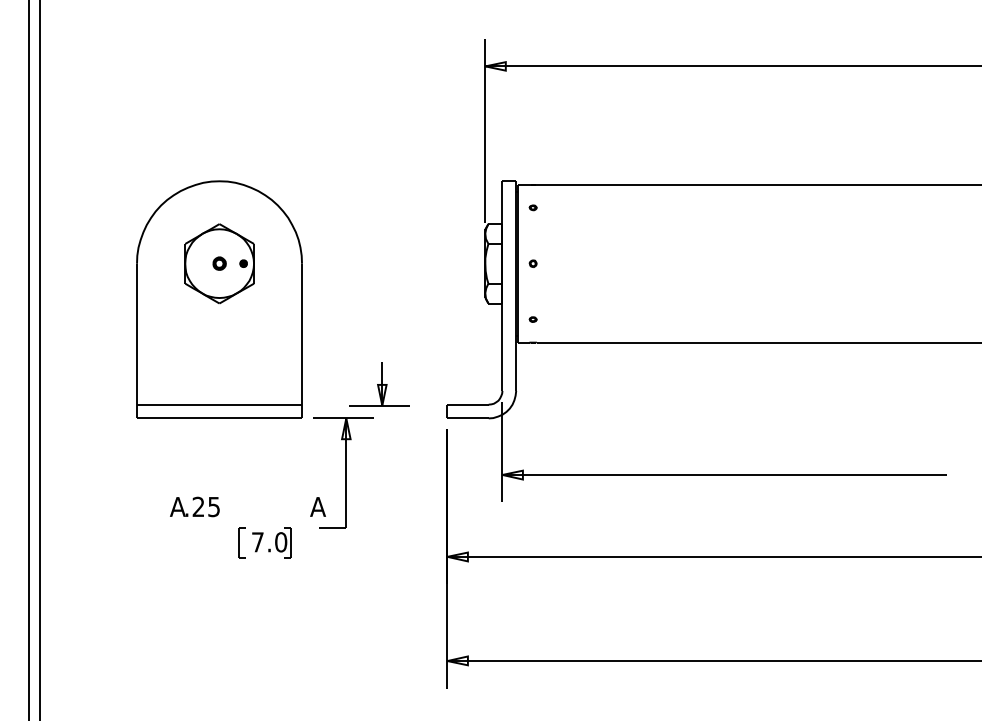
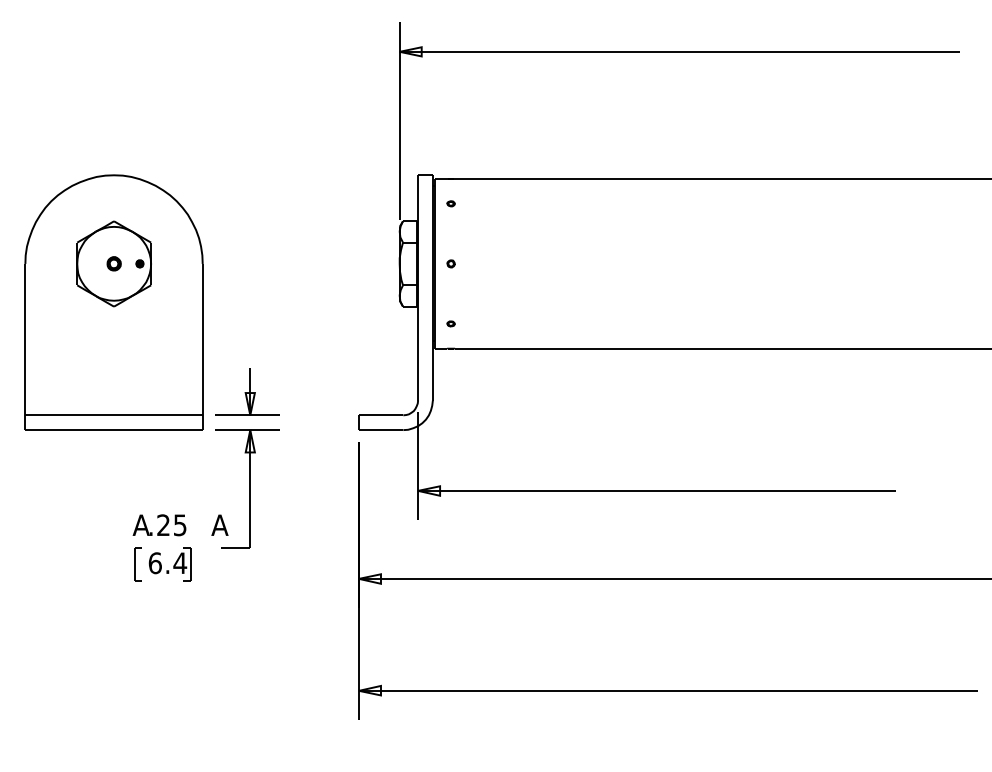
part: (379, 384) -> (247, 392), moved
text: (194, 506) -> (159, 524), moved
text: (269, 542) -> (167, 563), 7.0 -> 6.4

